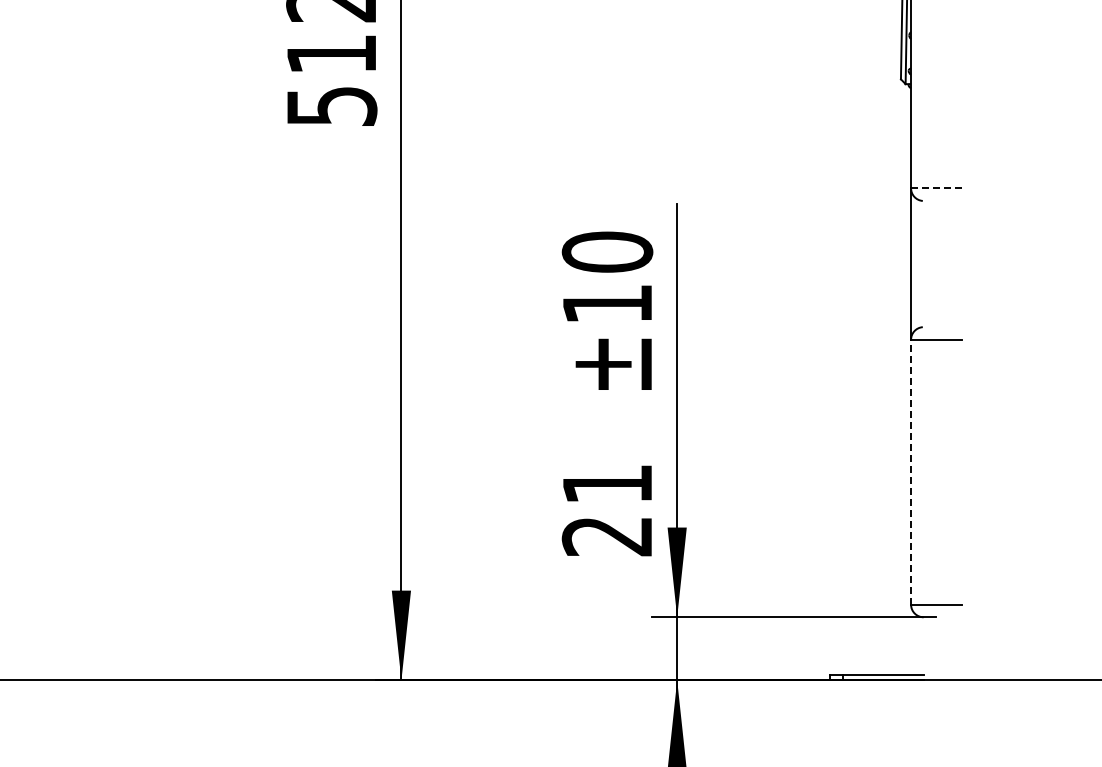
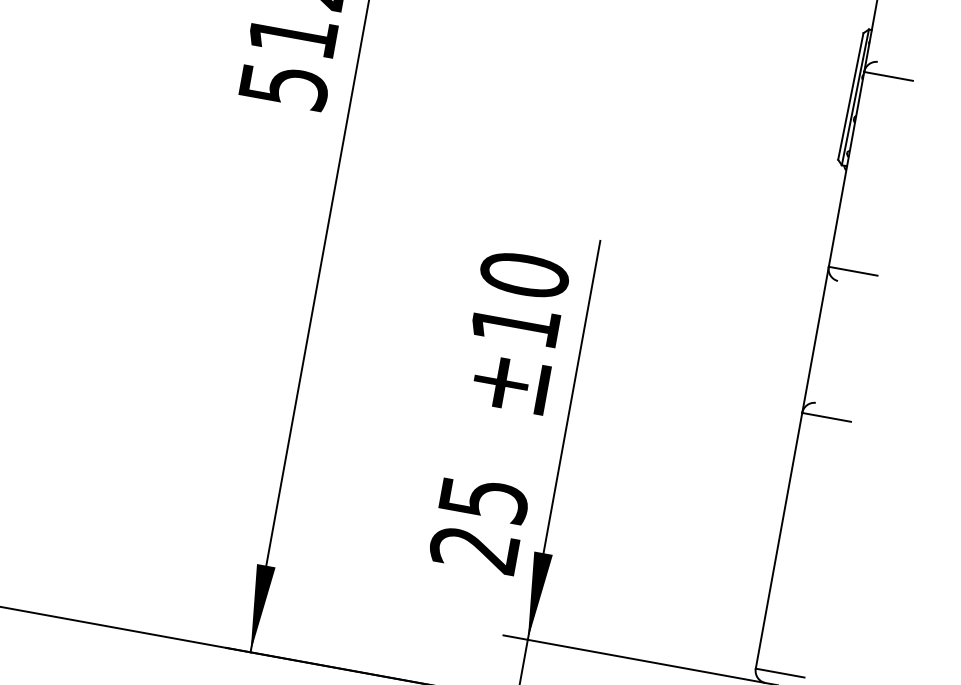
line: (936, 188) -> (853, 271), dashed -> solid
line: (911, 471) -> (779, 540), dashed -> solid
text: (608, 484) -> (484, 499), 21 -> 25

